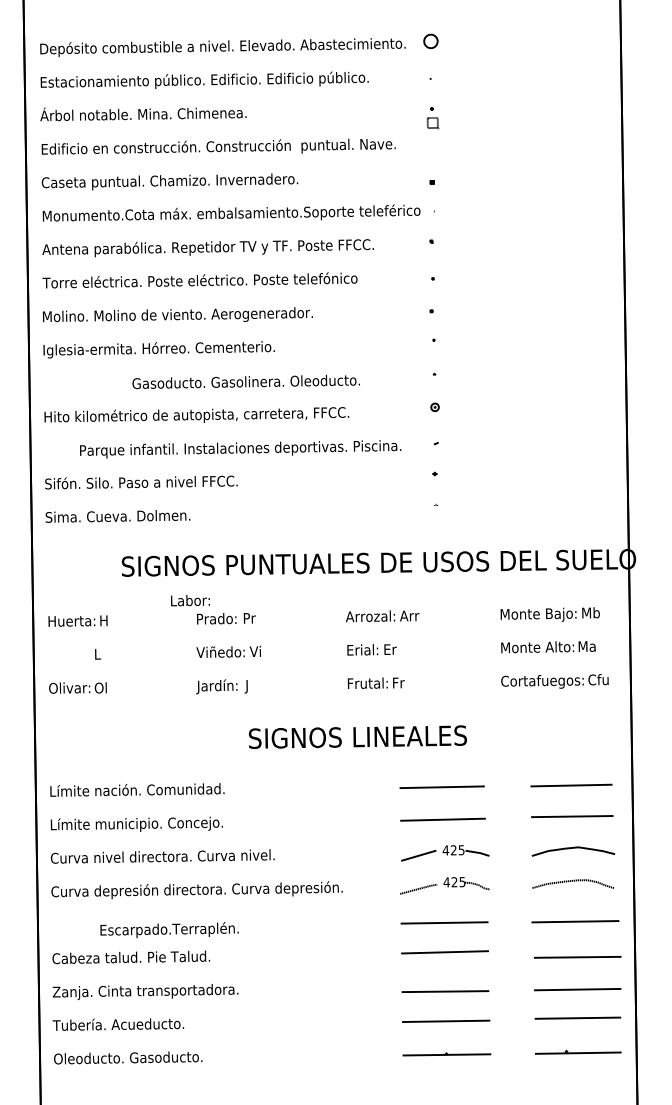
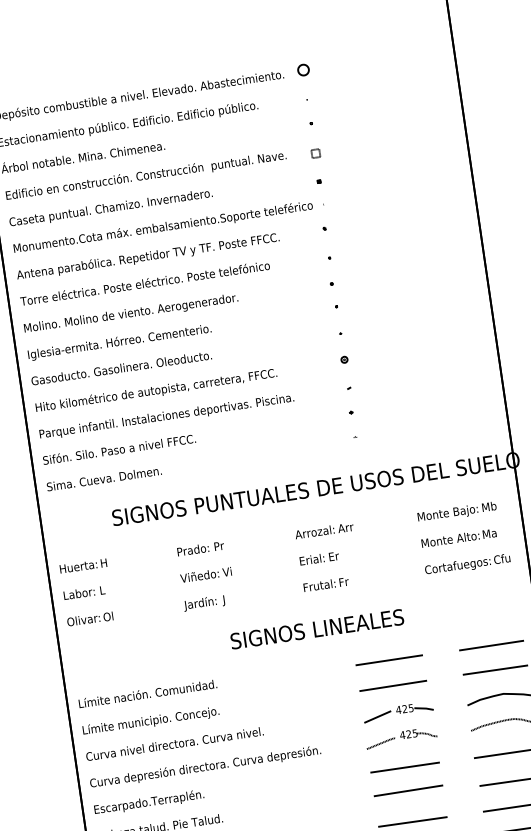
part: (432, 123) -> (315, 154), moved
text: (245, 382) -> (121, 368), moved
text: (240, 449) -> (166, 416), moved
text: (190, 600) -> (79, 593), moved
text: (169, 929) -> (149, 802), moved

